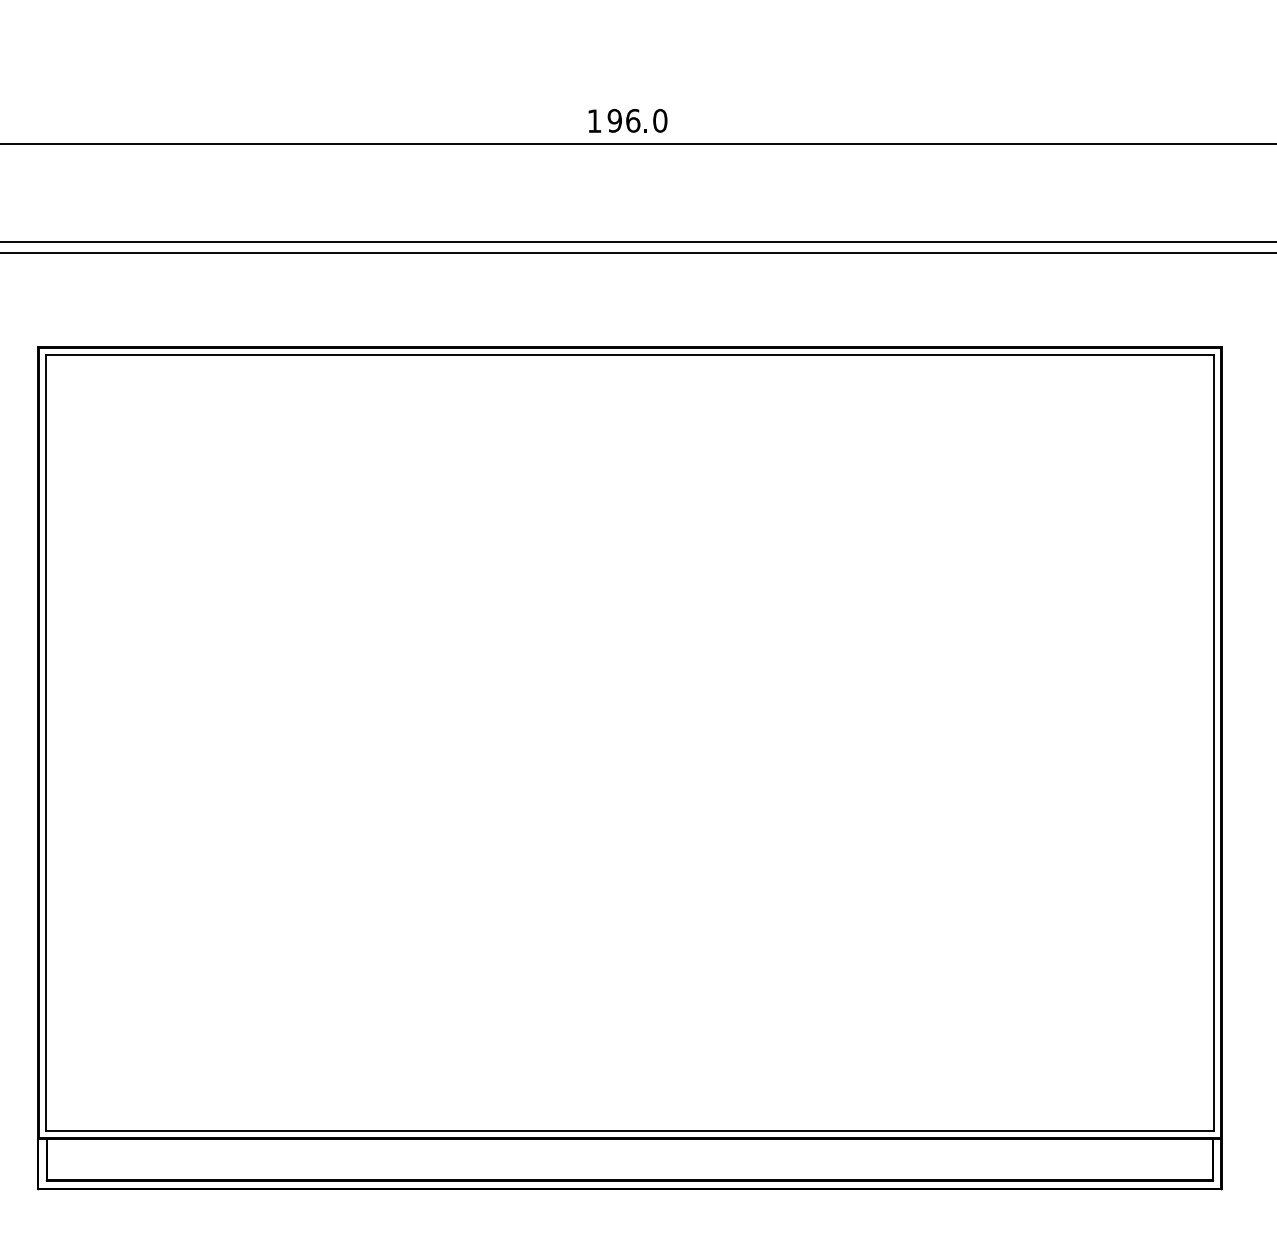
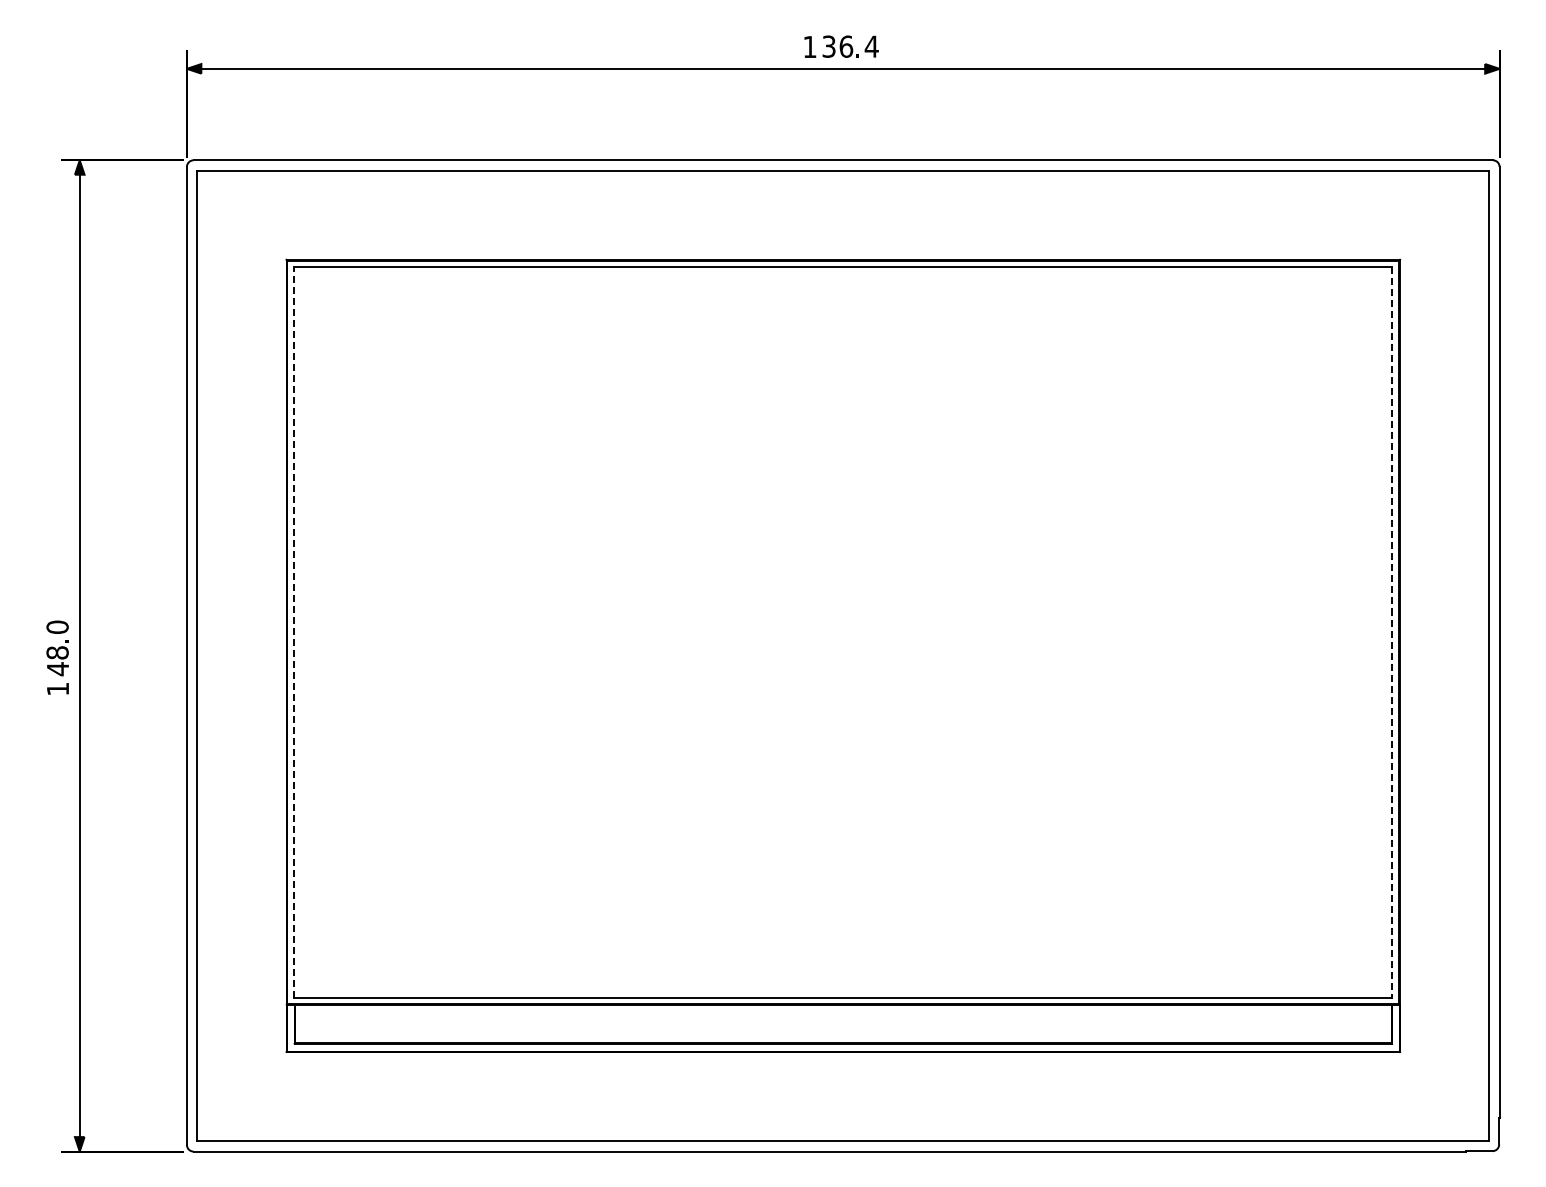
text: (614, 120) -> (828, 46), 9 -> 3
text: (659, 120) -> (871, 46), 0 -> 4
line: (46, 743) -> (294, 632), solid -> dashed
line: (1213, 744) -> (1392, 633), solid -> dashed

